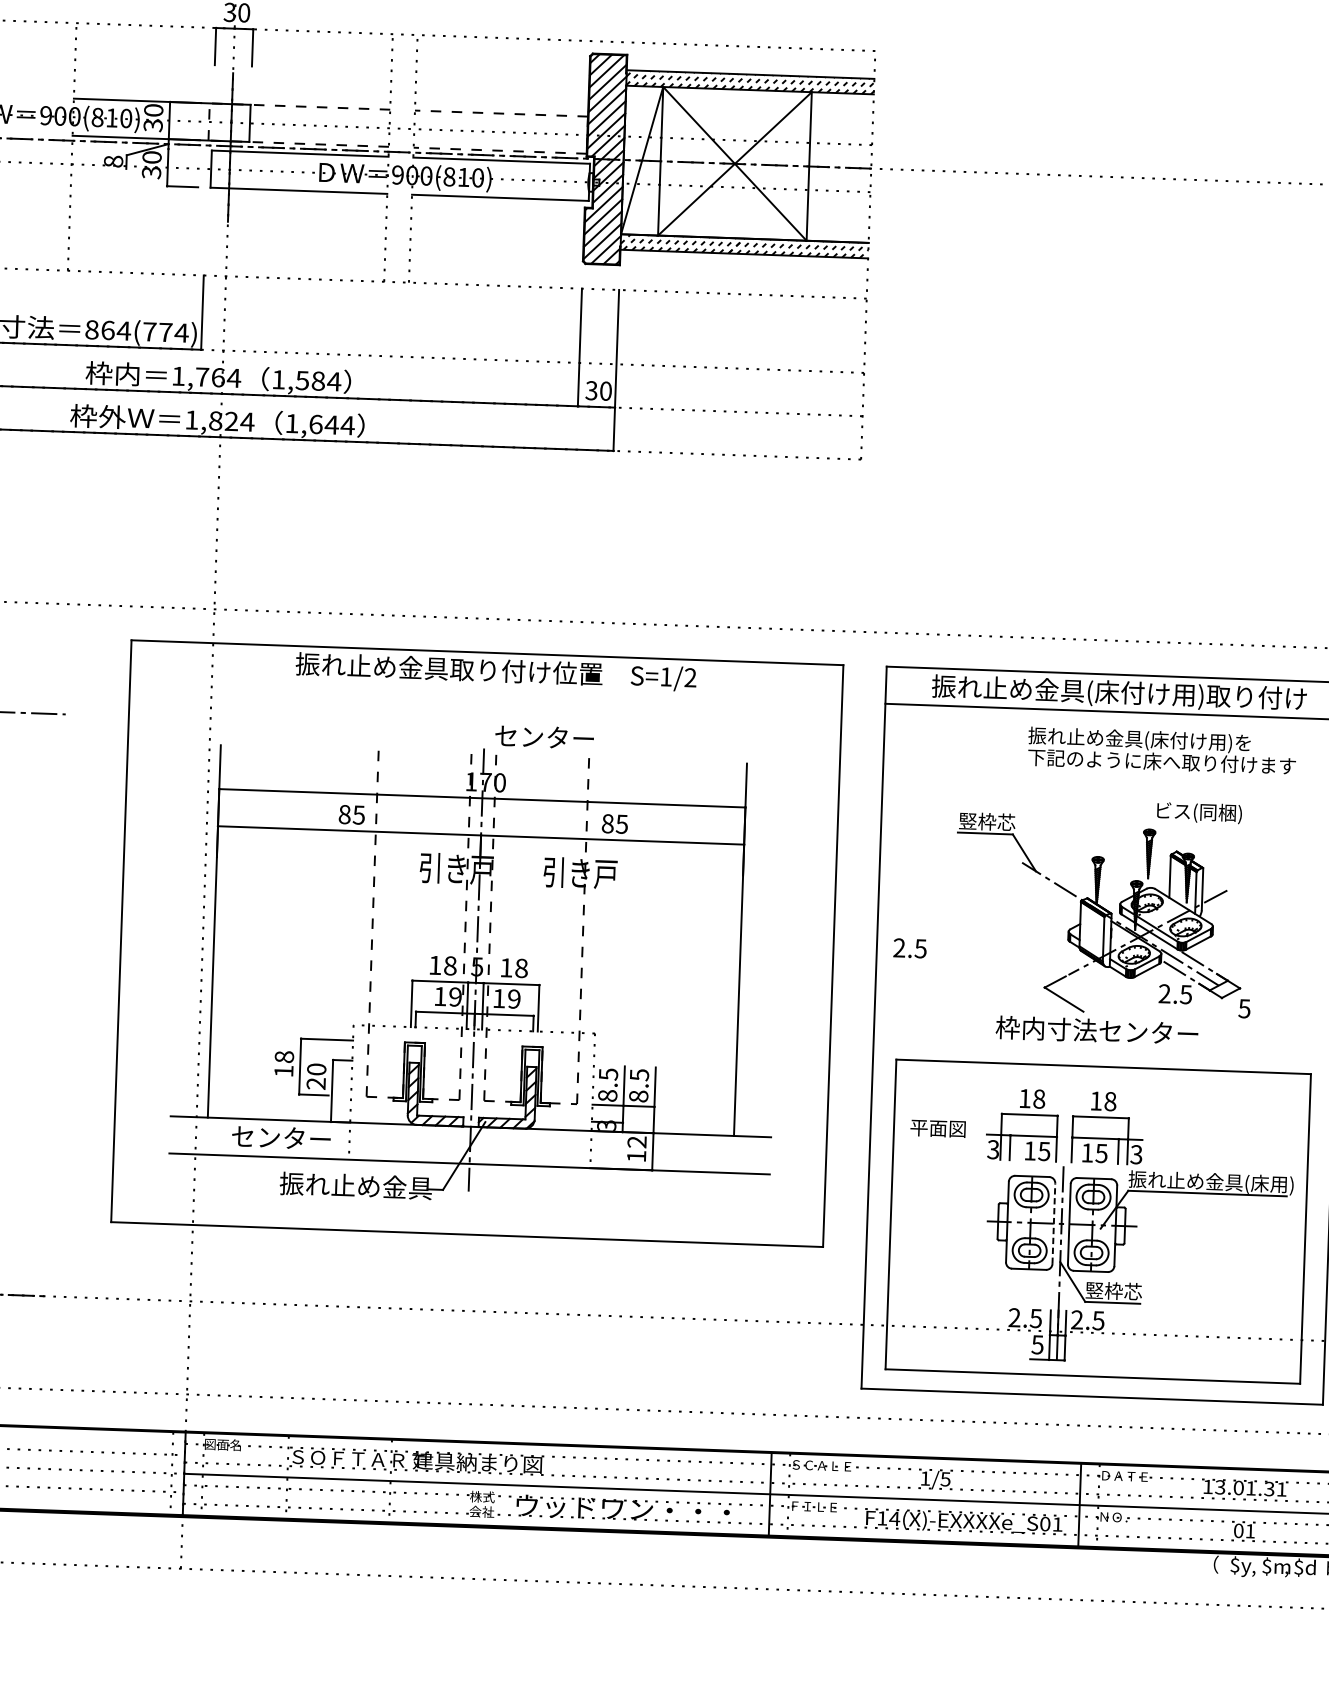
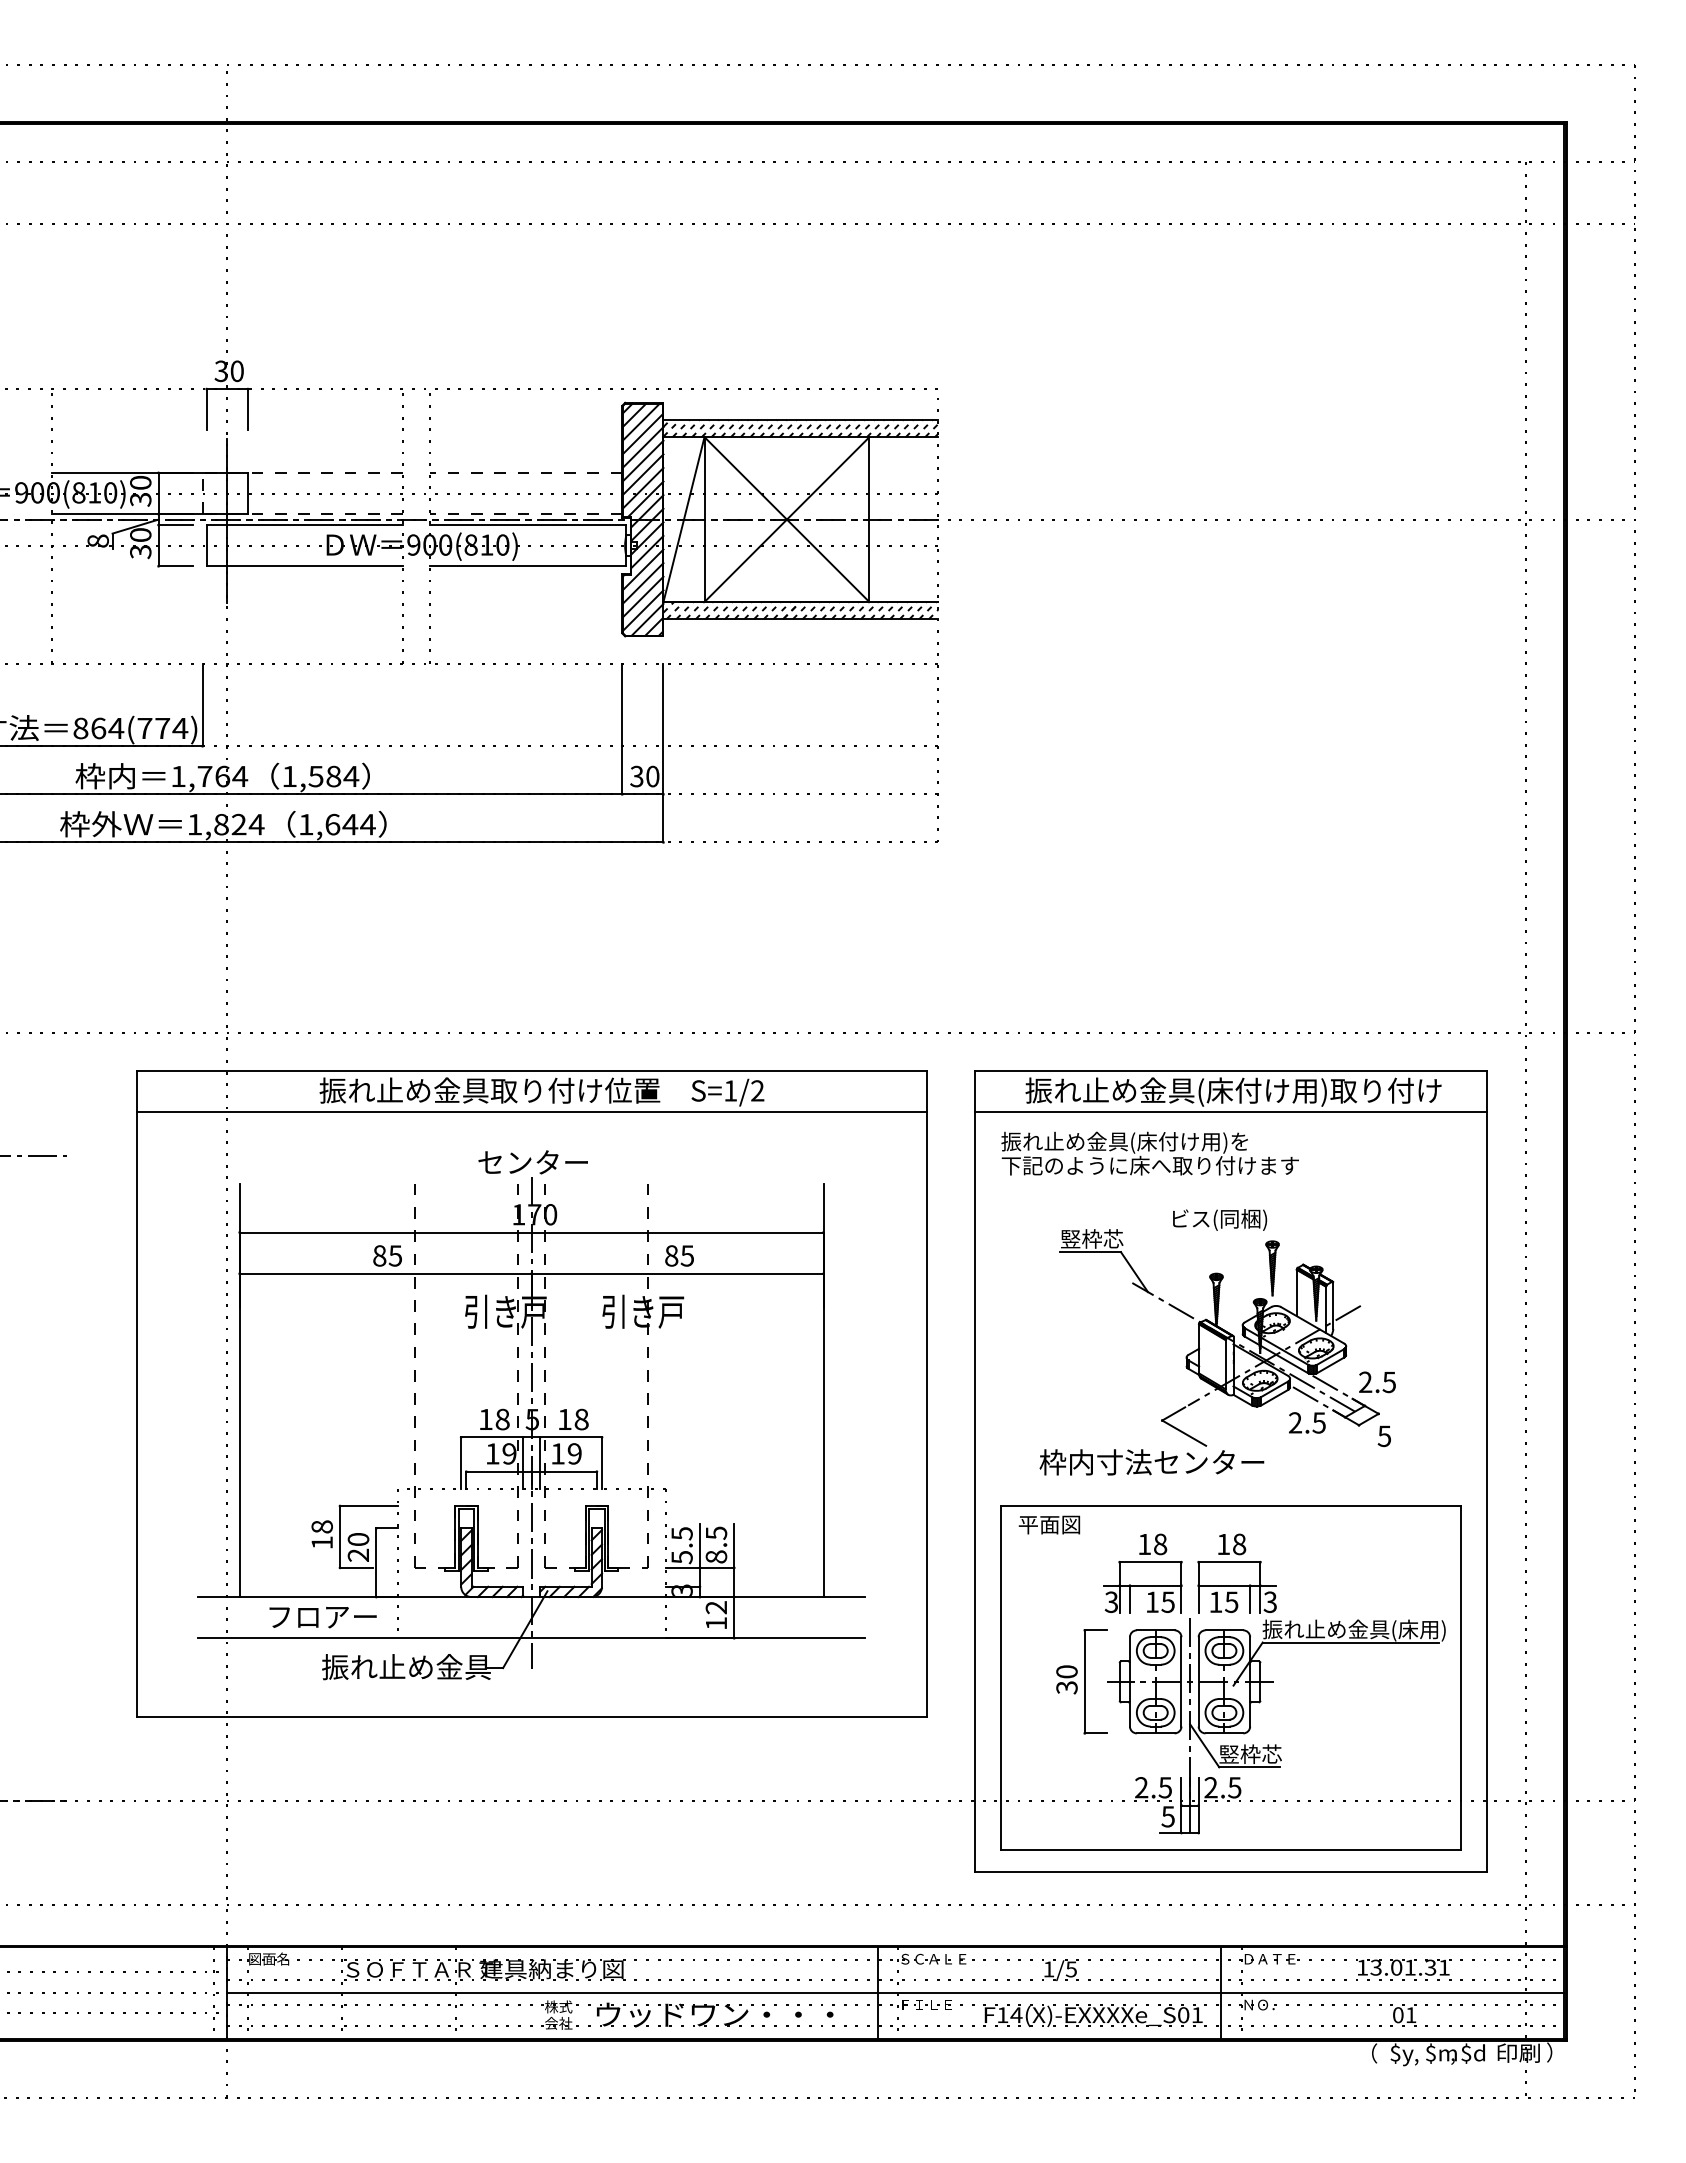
line: (183, 149) -> (175, 525), added
line: (486, 690) -> (531, 1112), added
text: (543, 737) -> (532, 1162), moved
text: (1161, 750) -> (1149, 1153), moved
text: (1199, 812) -> (1220, 1219), moved
text: (910, 948) -> (1377, 1382), moved
text: (1096, 1030) -> (1151, 1462), moved
text: (607, 1095) -> (681, 1557), 8.5 -> 5.5
text: (938, 1128) -> (1049, 1524), moved
text: (268, 1137) -> (307, 1616), センター -> フロアー
part: (963, 1220) -> (1081, 1681), added
line: (1053, 1223) -> (1181, 1681), dashed -> solid

